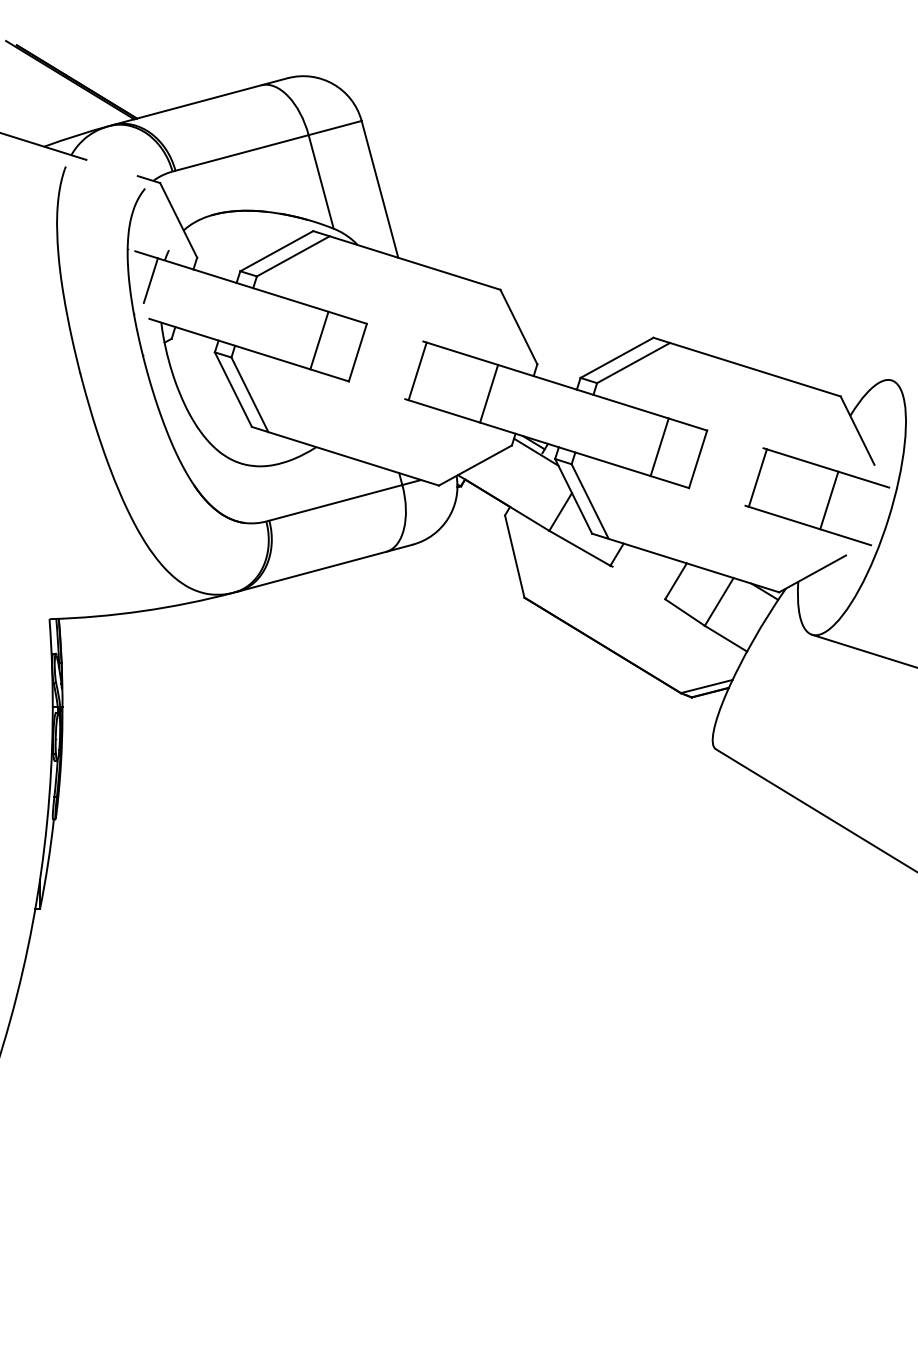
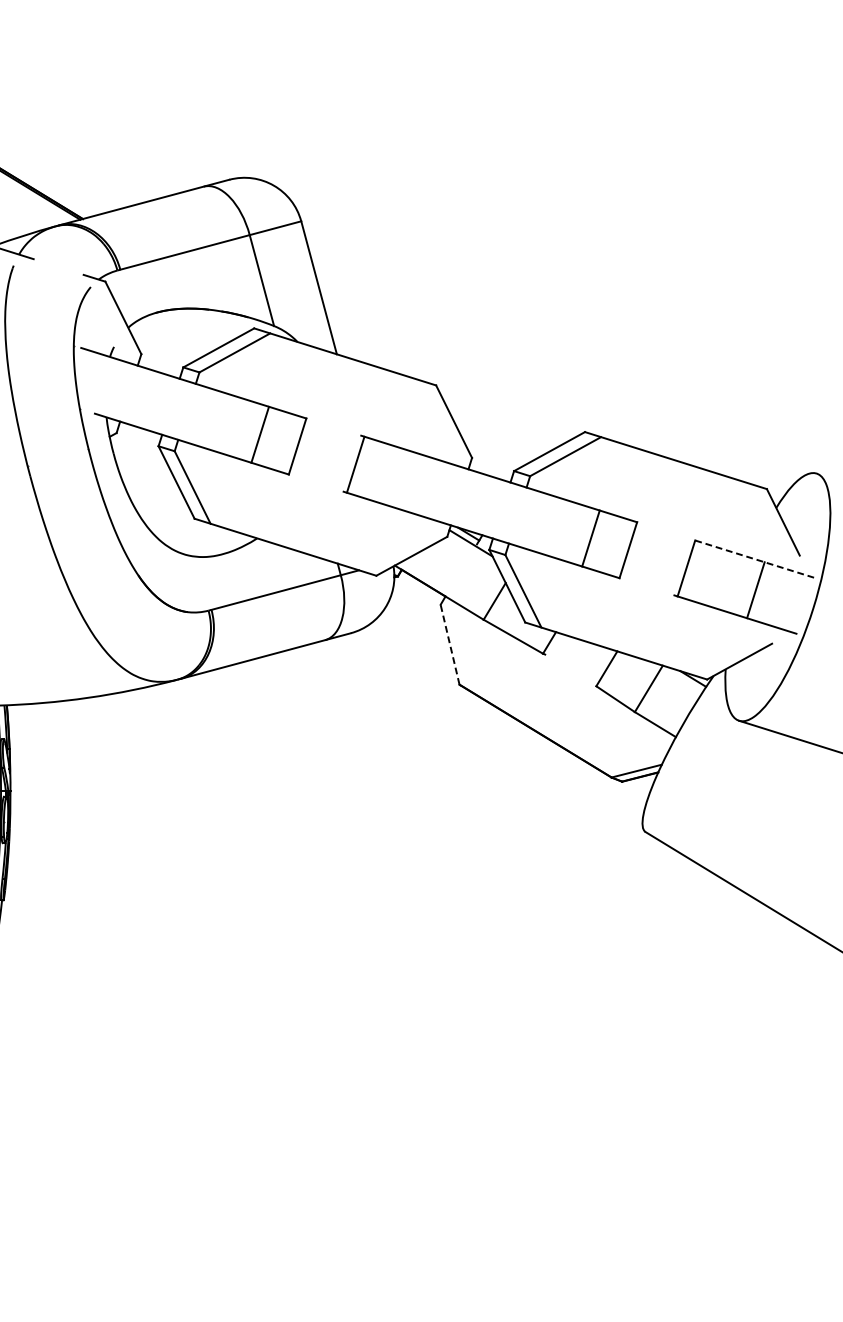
line: (150, 280) -> (96, 376), removed
line: (489, 393) -> (425, 486), removed
line: (826, 467) -> (753, 558), solid -> dashed
line: (514, 556) -> (449, 644), solid -> dashed

